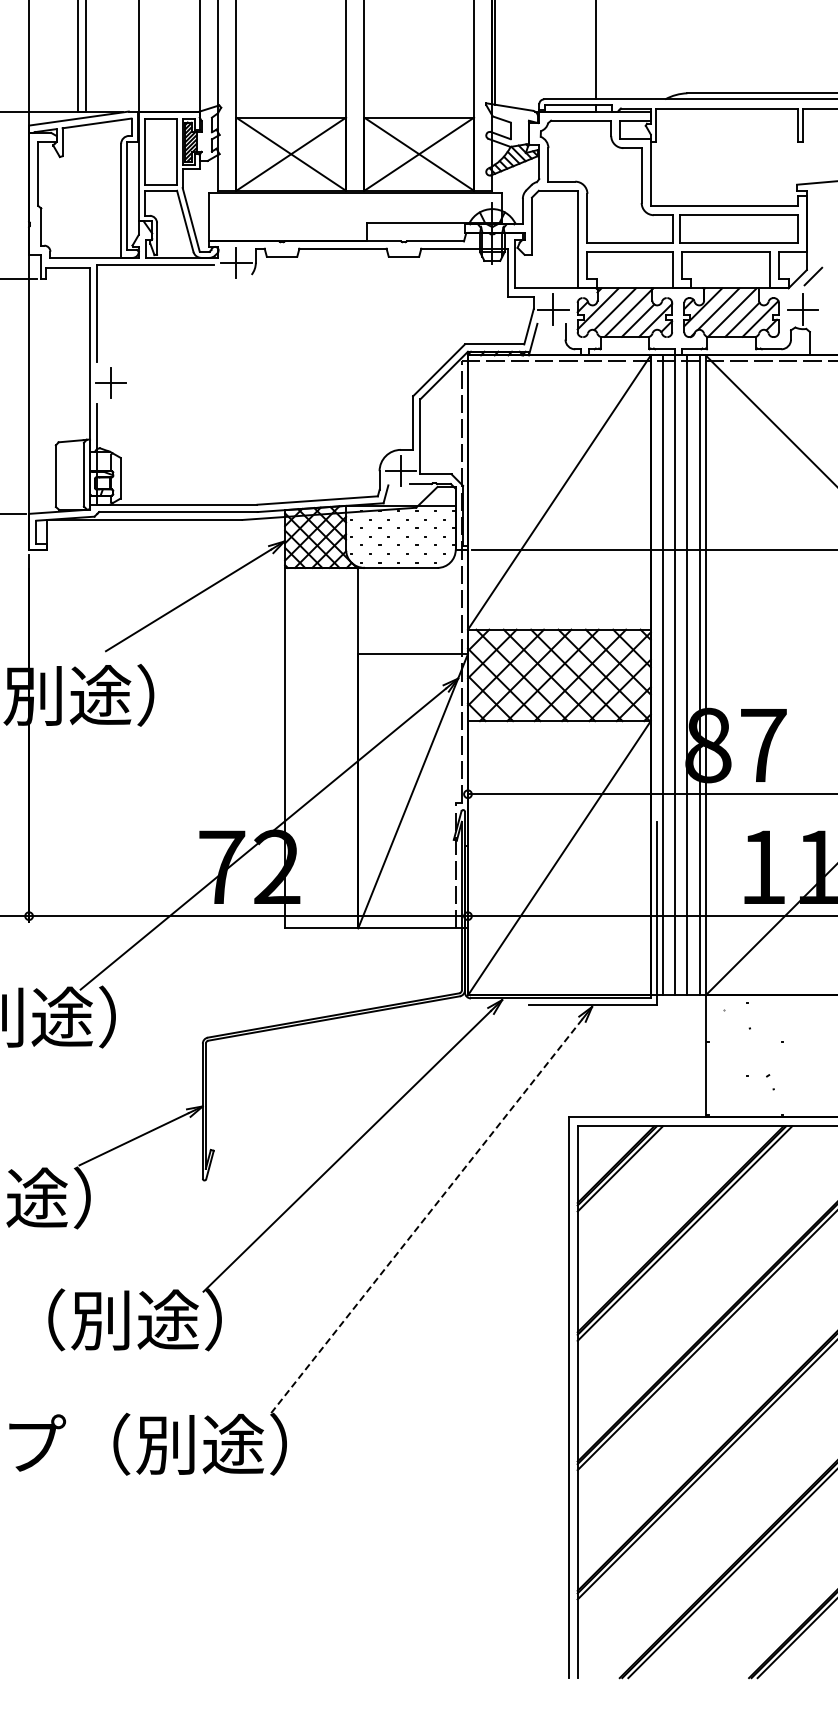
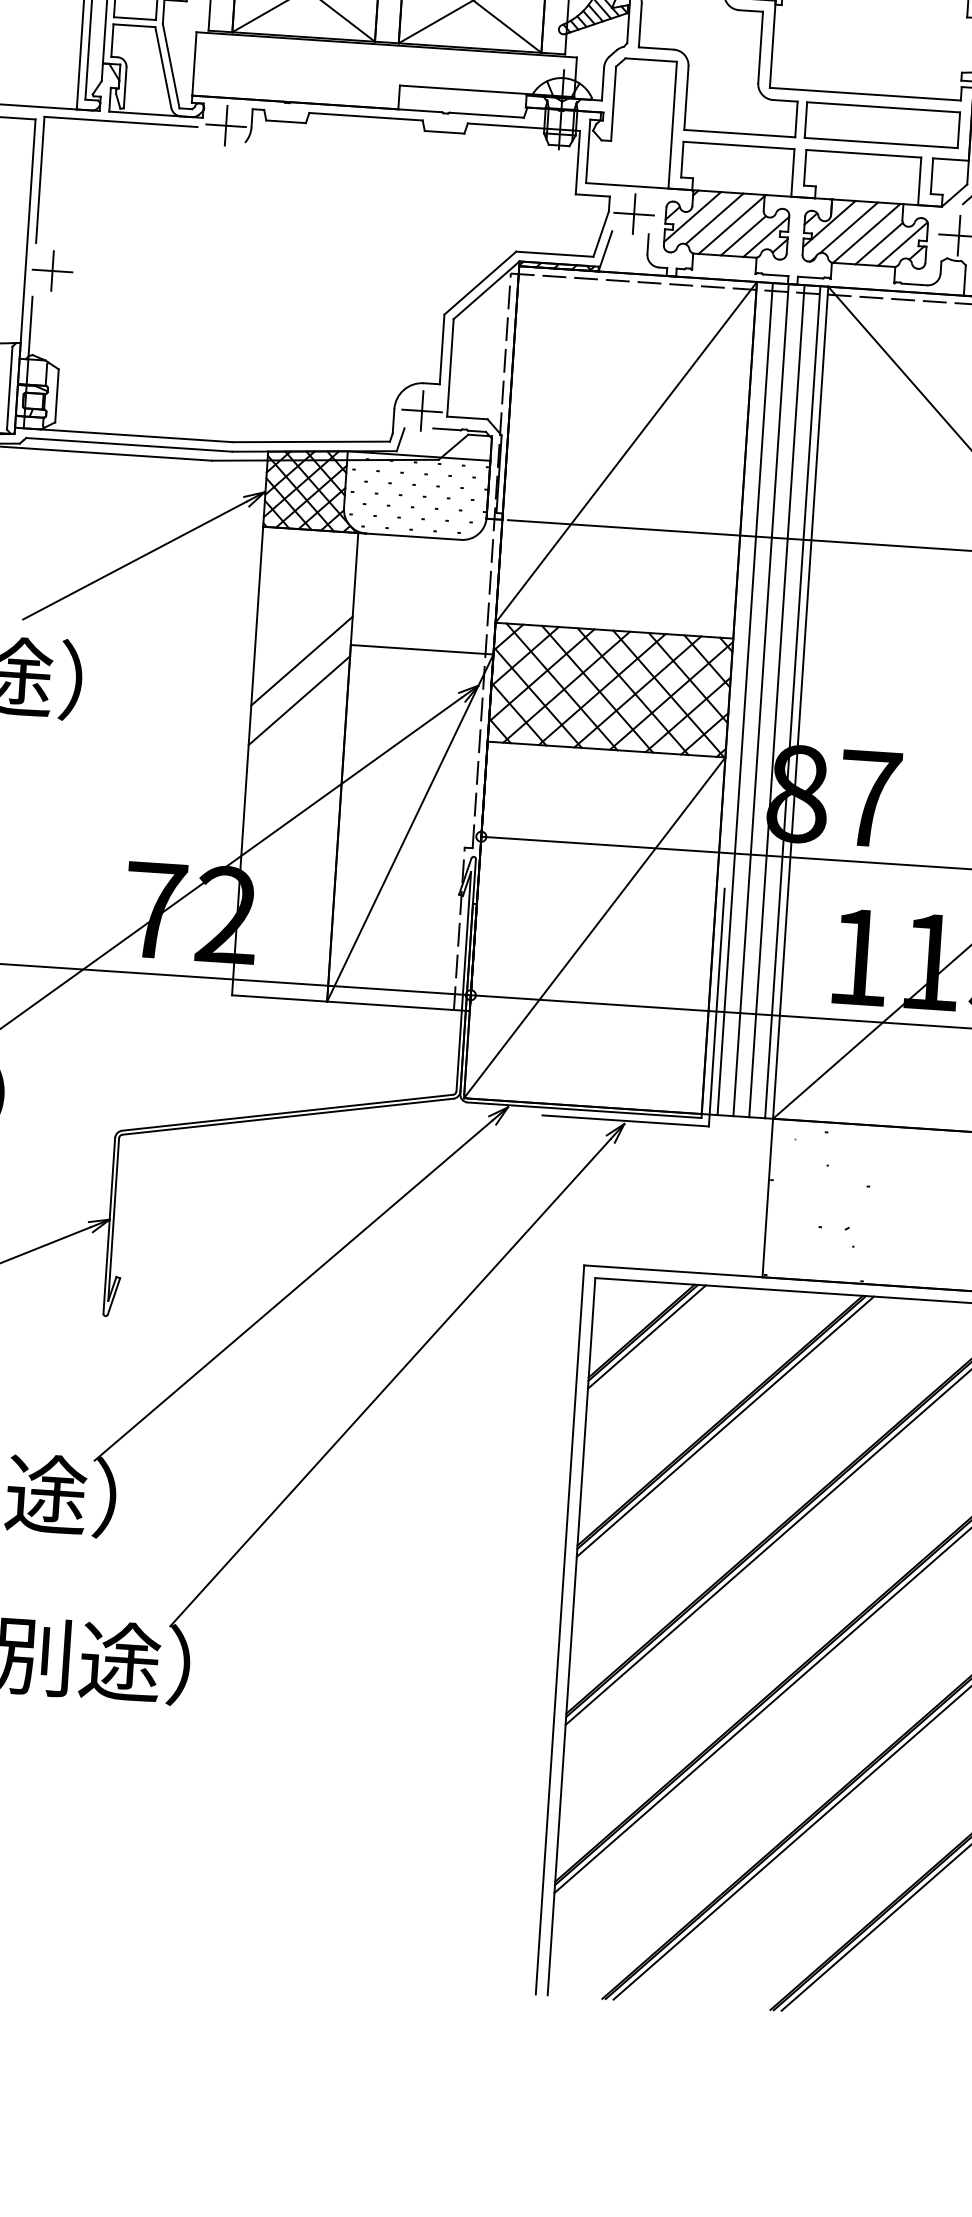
line: (321, 668) -> (301, 660), added
line: (321, 698) -> (299, 699), added
line: (425, 1217) -> (389, 1383), dashed -> solid

